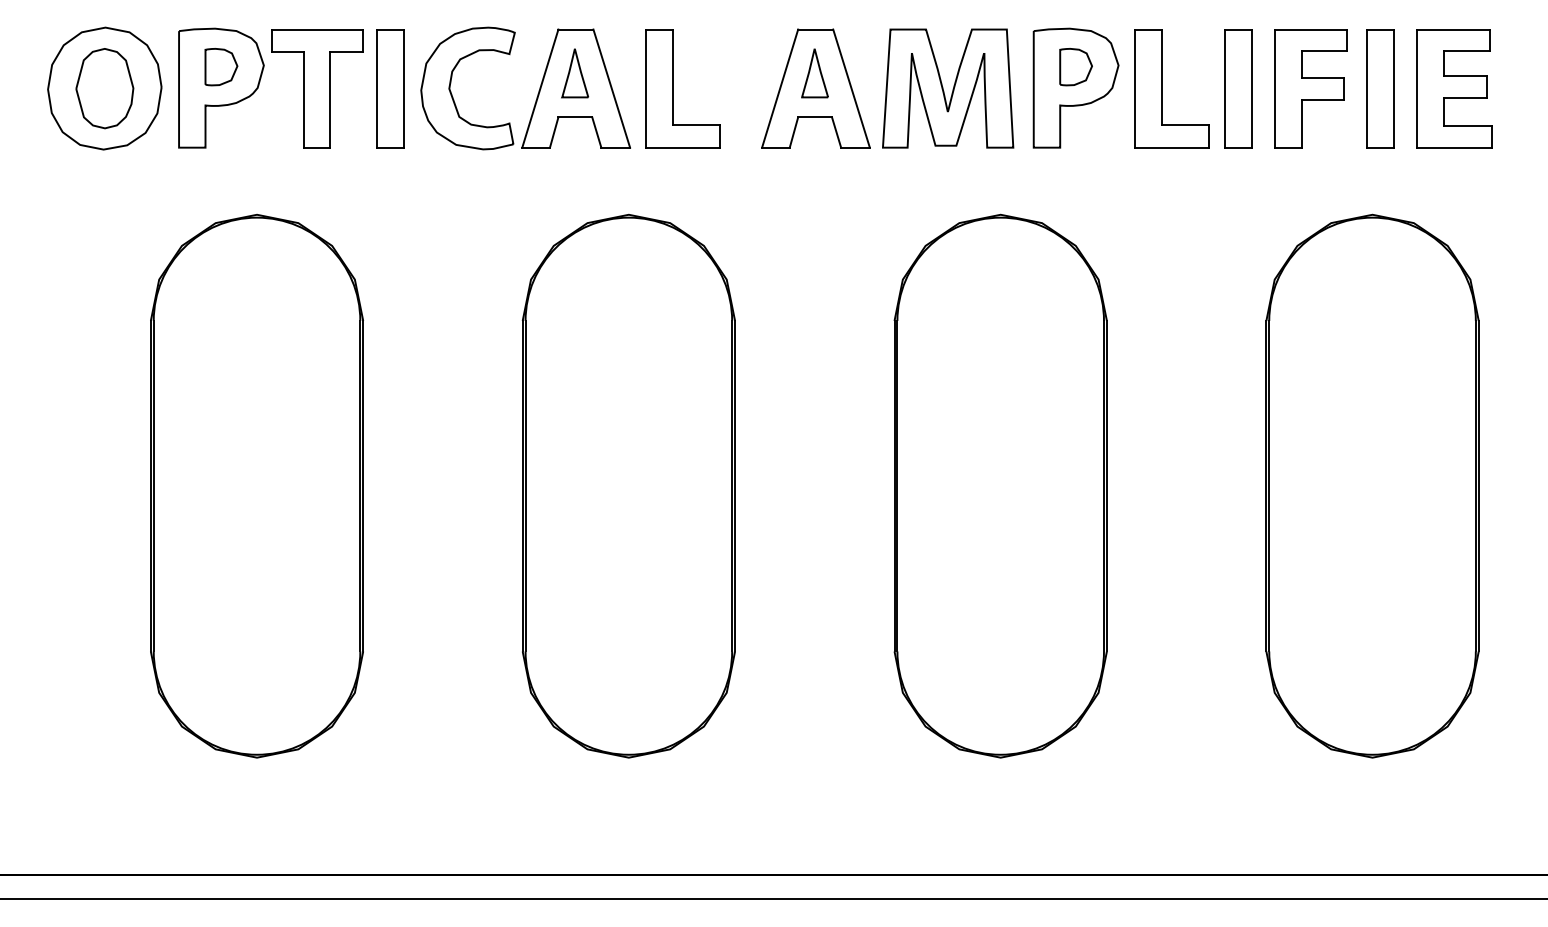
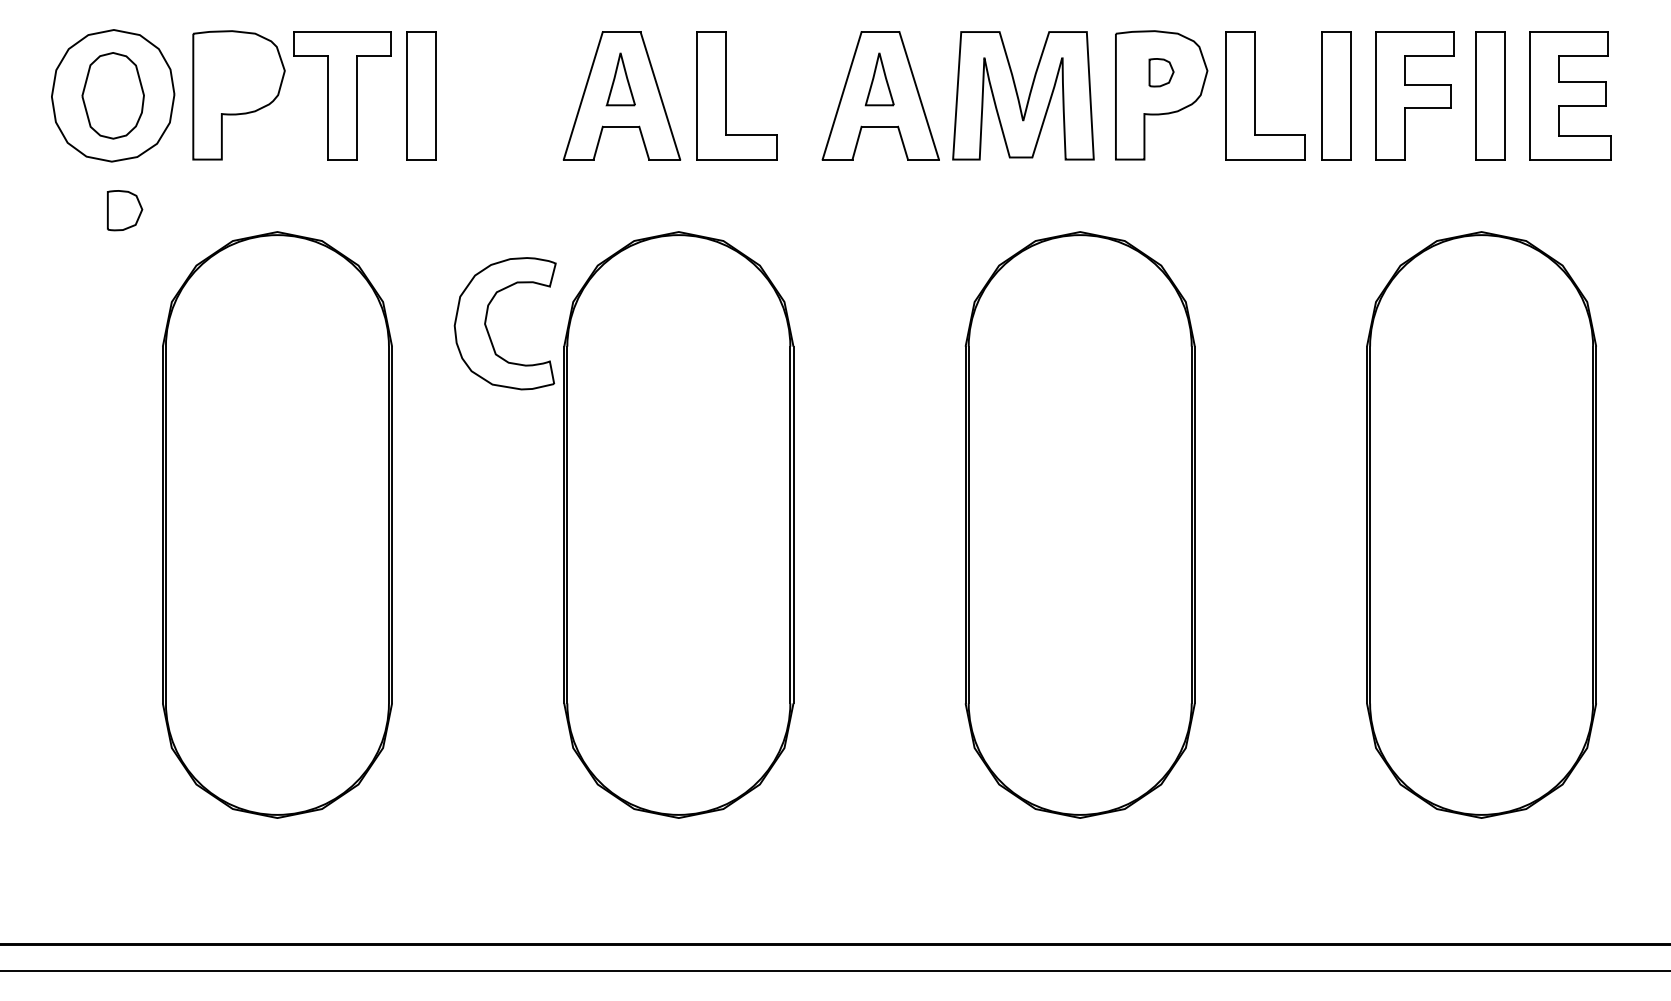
part: (221, 67) -> (125, 210), moved
part: (1076, 67) -> (1161, 72), size x0.7
part: (451, 92) -> (487, 327), moved

